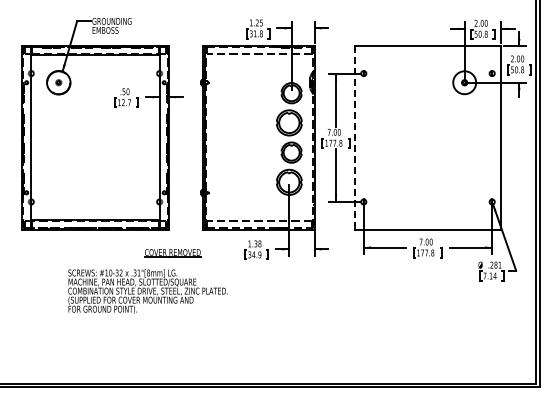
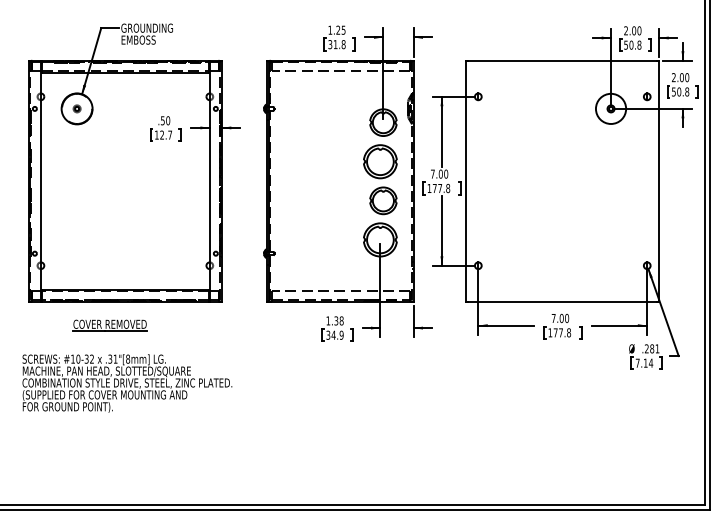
line: (354, 137) -> (466, 180), dashed -> solid
part: (172, 253) -> (109, 325), moved
text: (147, 291) -> (126, 383), moved

